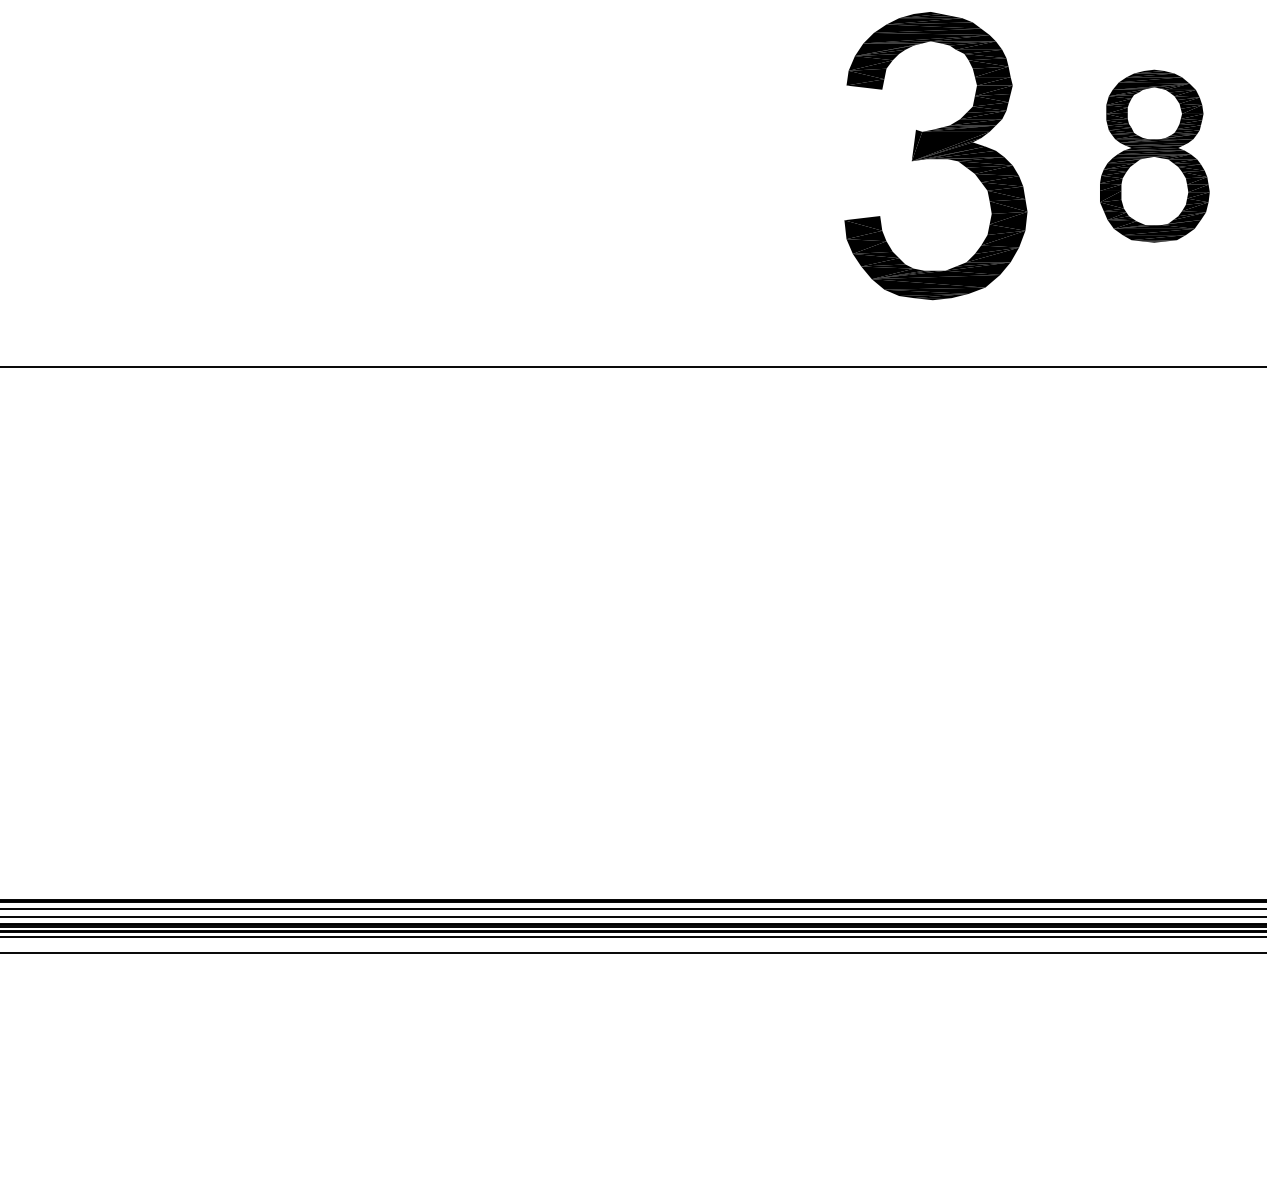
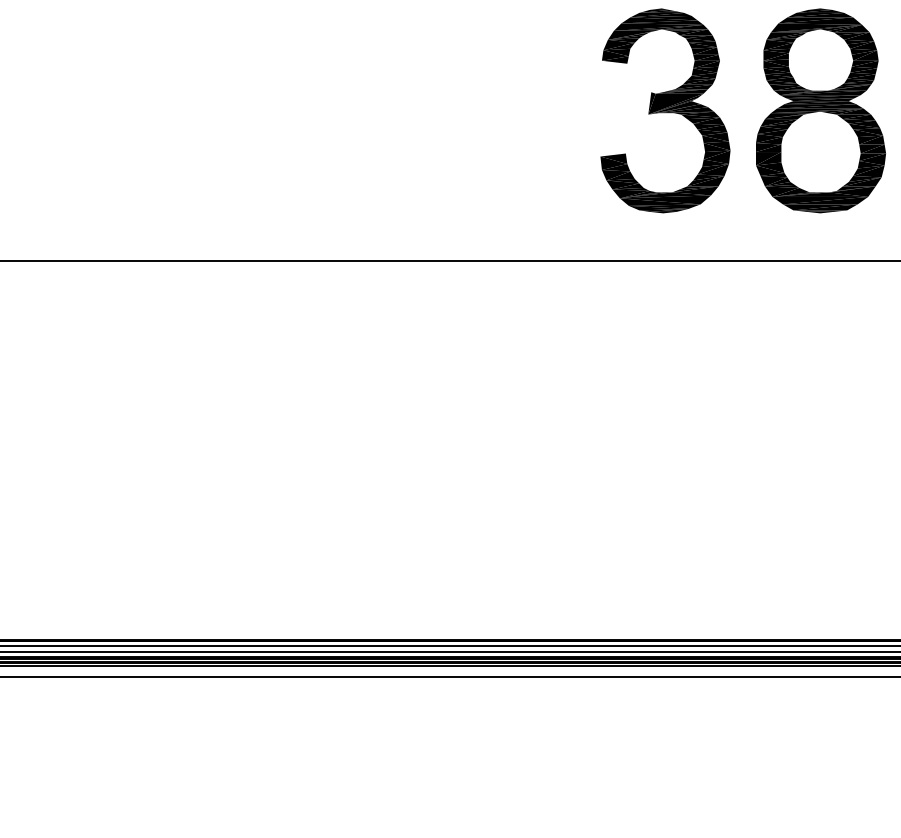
part: (1154, 156) -> (820, 111), size x1.67

